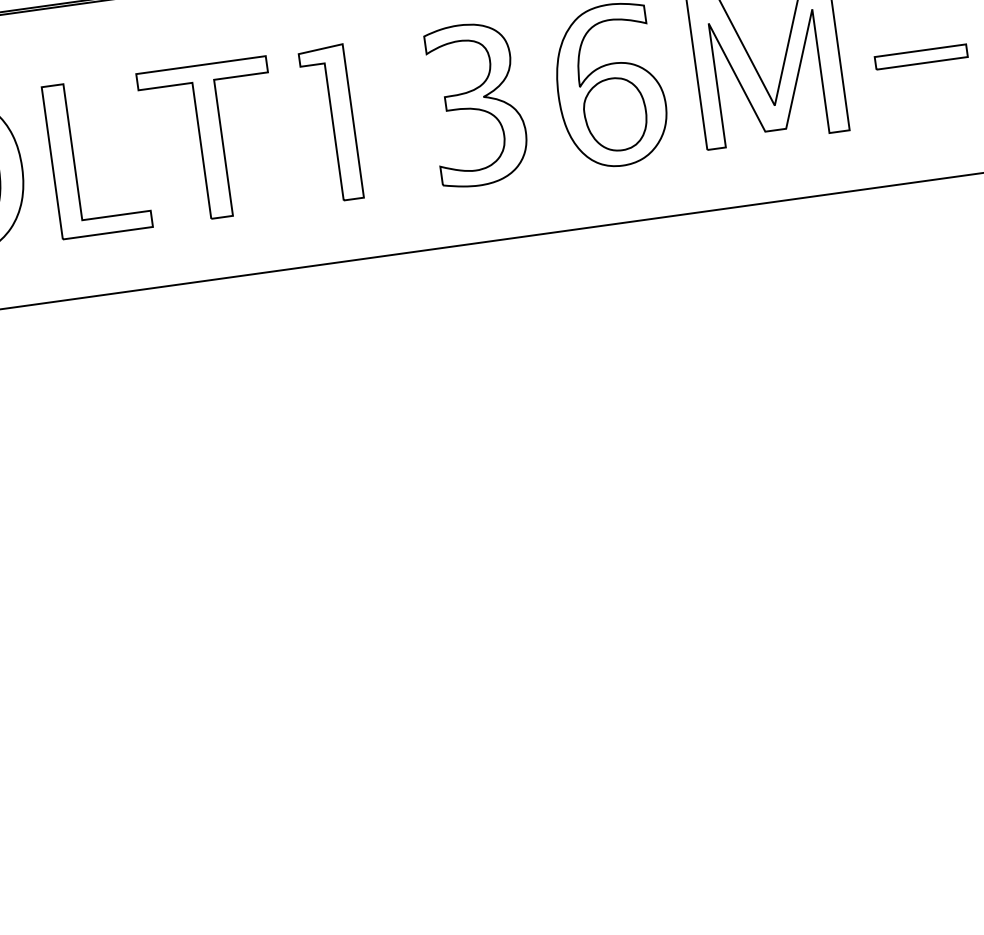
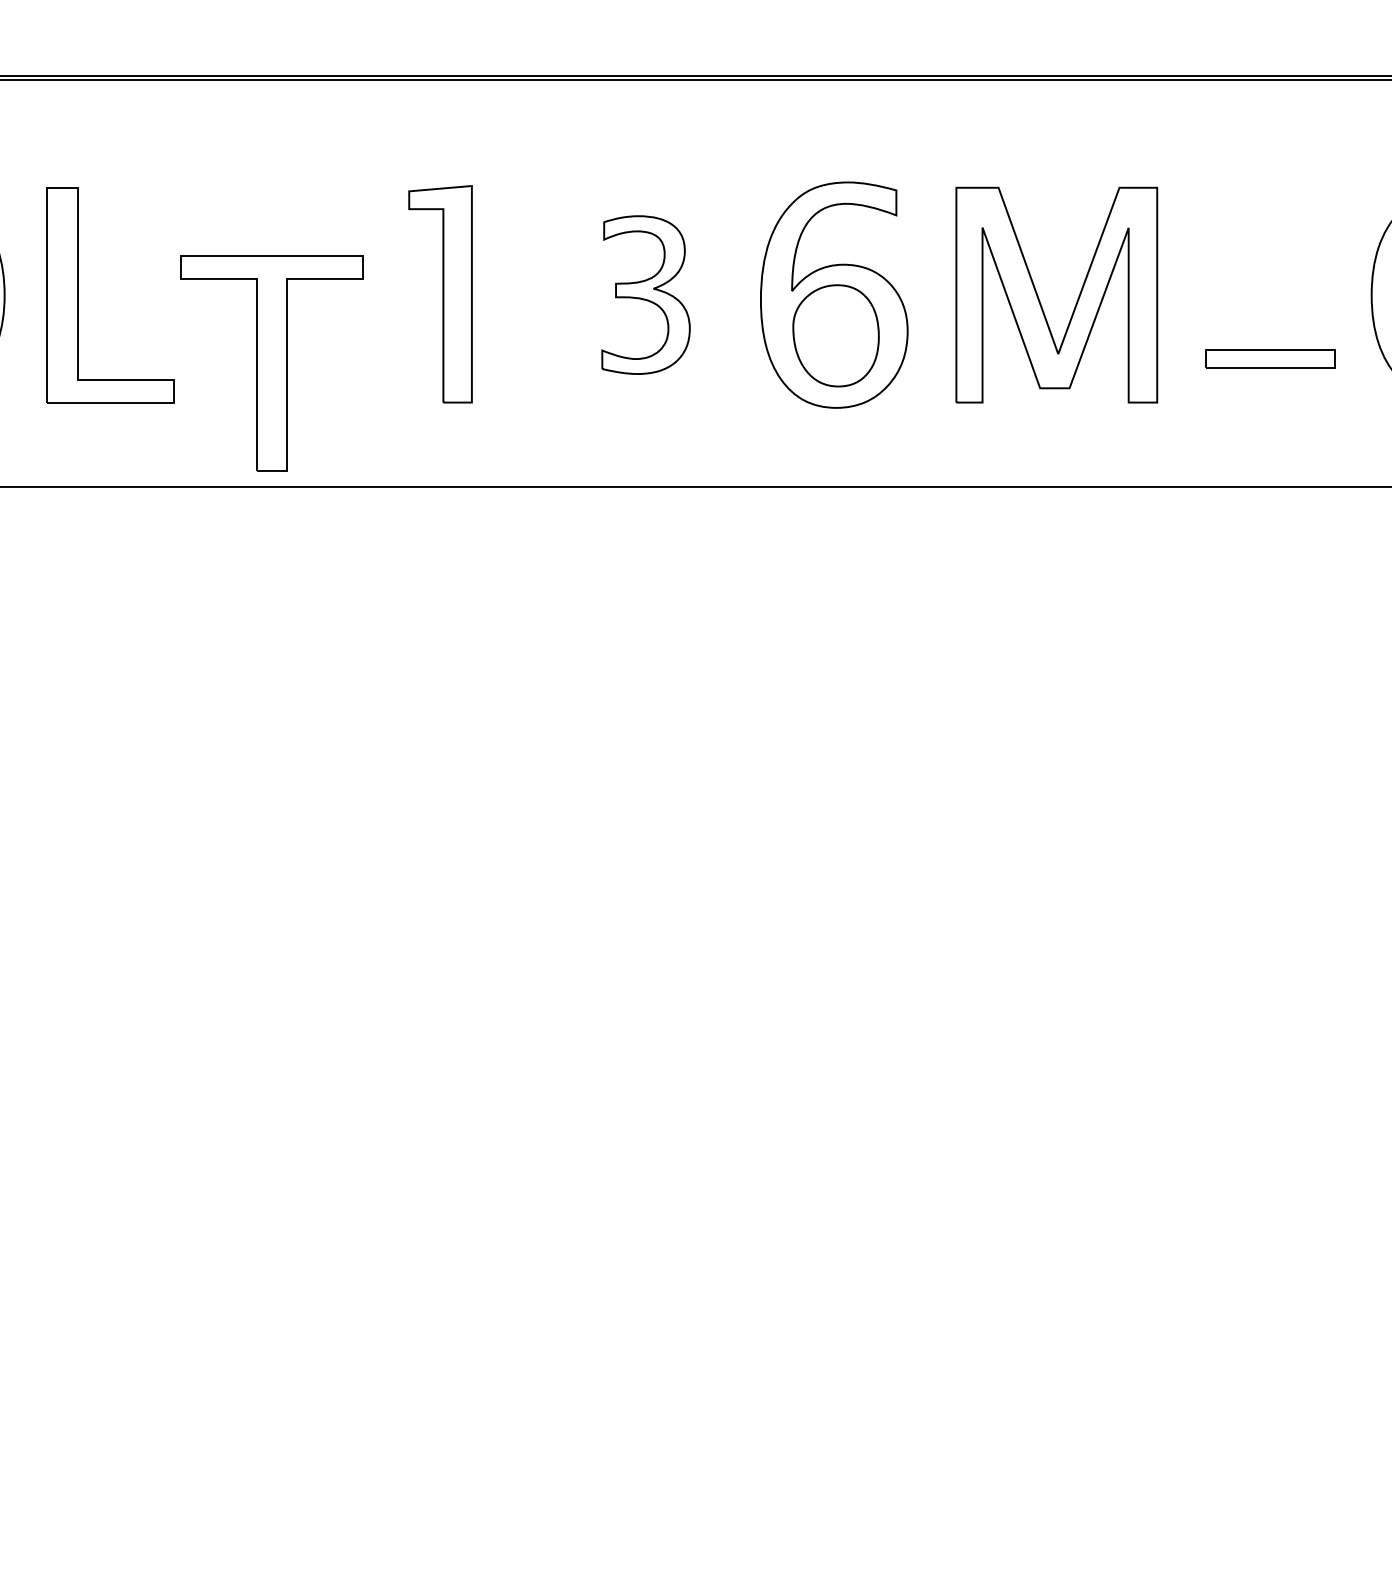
part: (921, 56) -> (1270, 358), moved
part: (476, 104) -> (645, 294), size x0.7
part: (211, 141) -> (271, 363), moved

